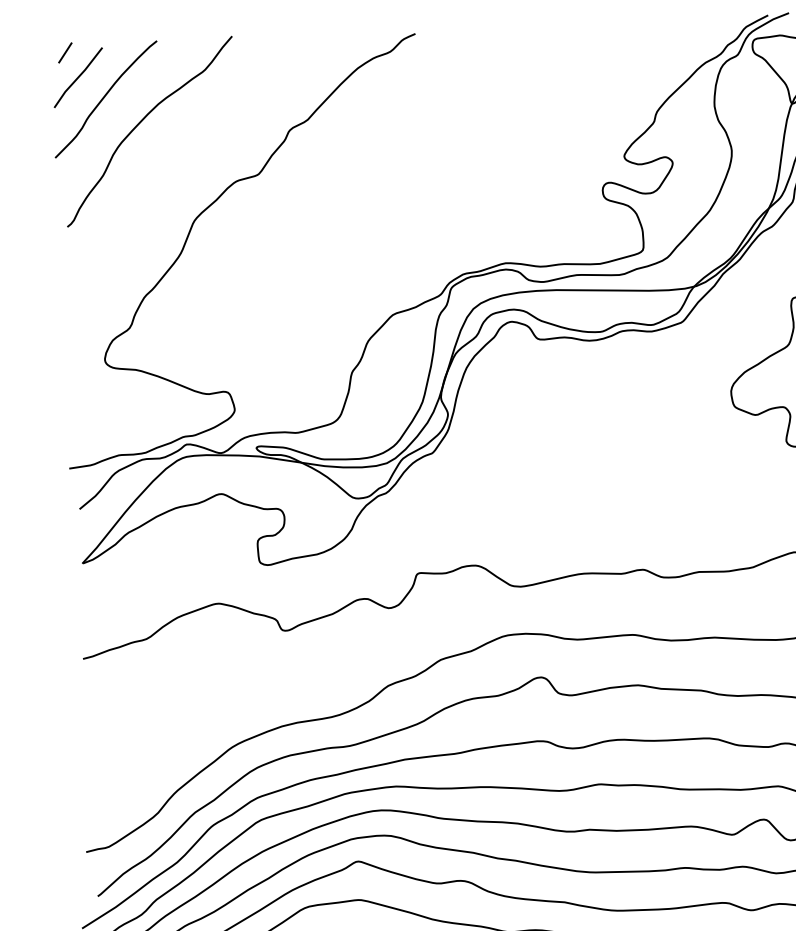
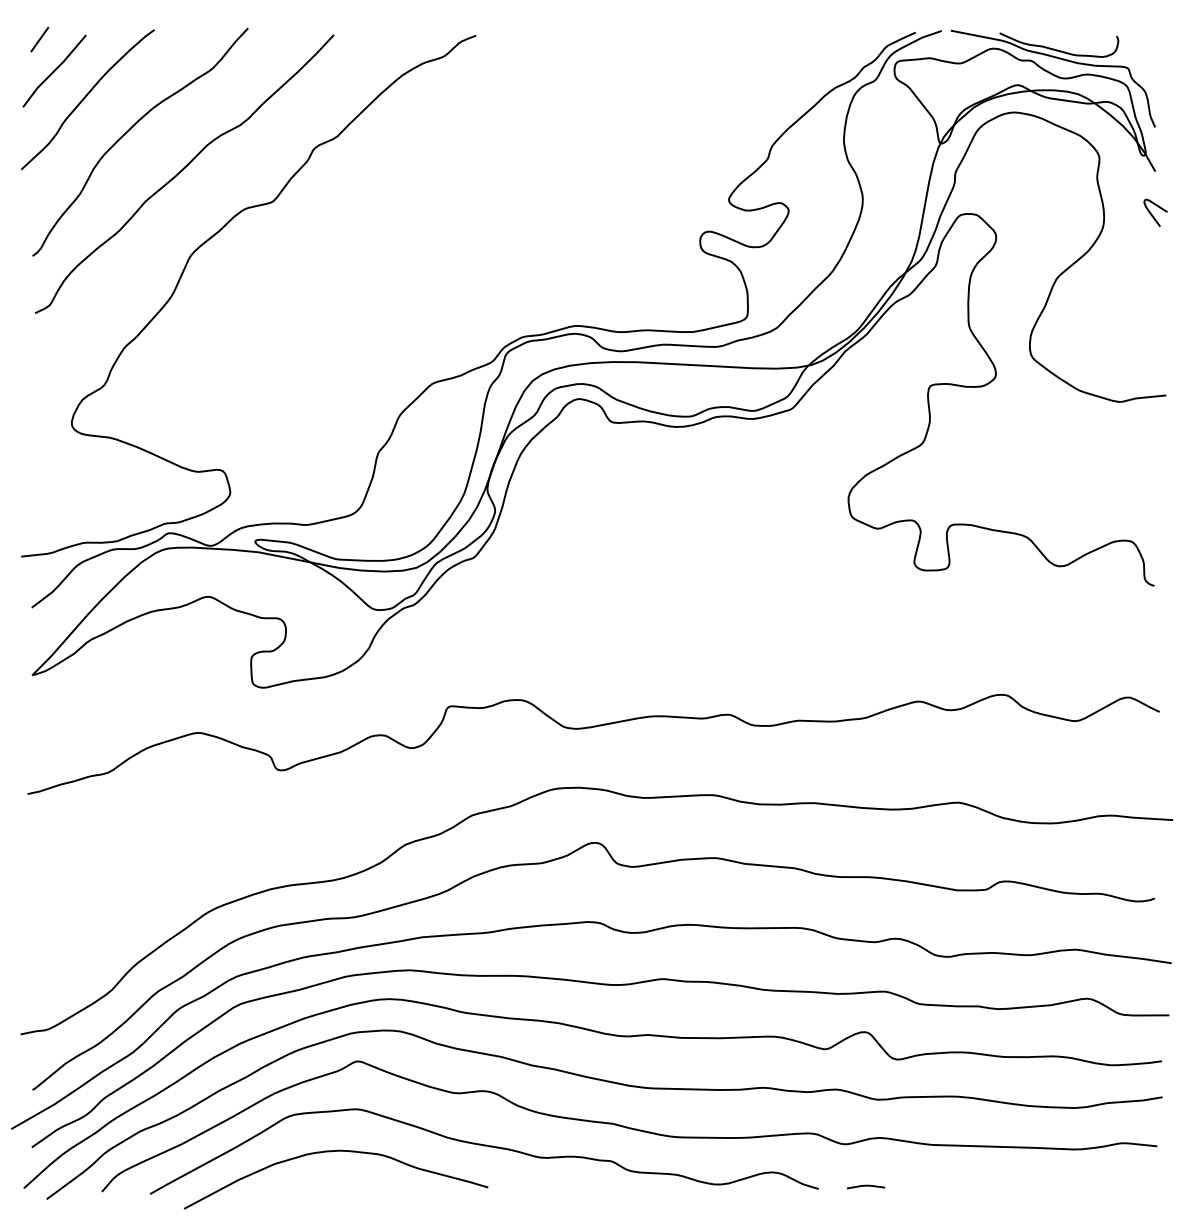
curve: (184, 153) -> (182, 171), added

